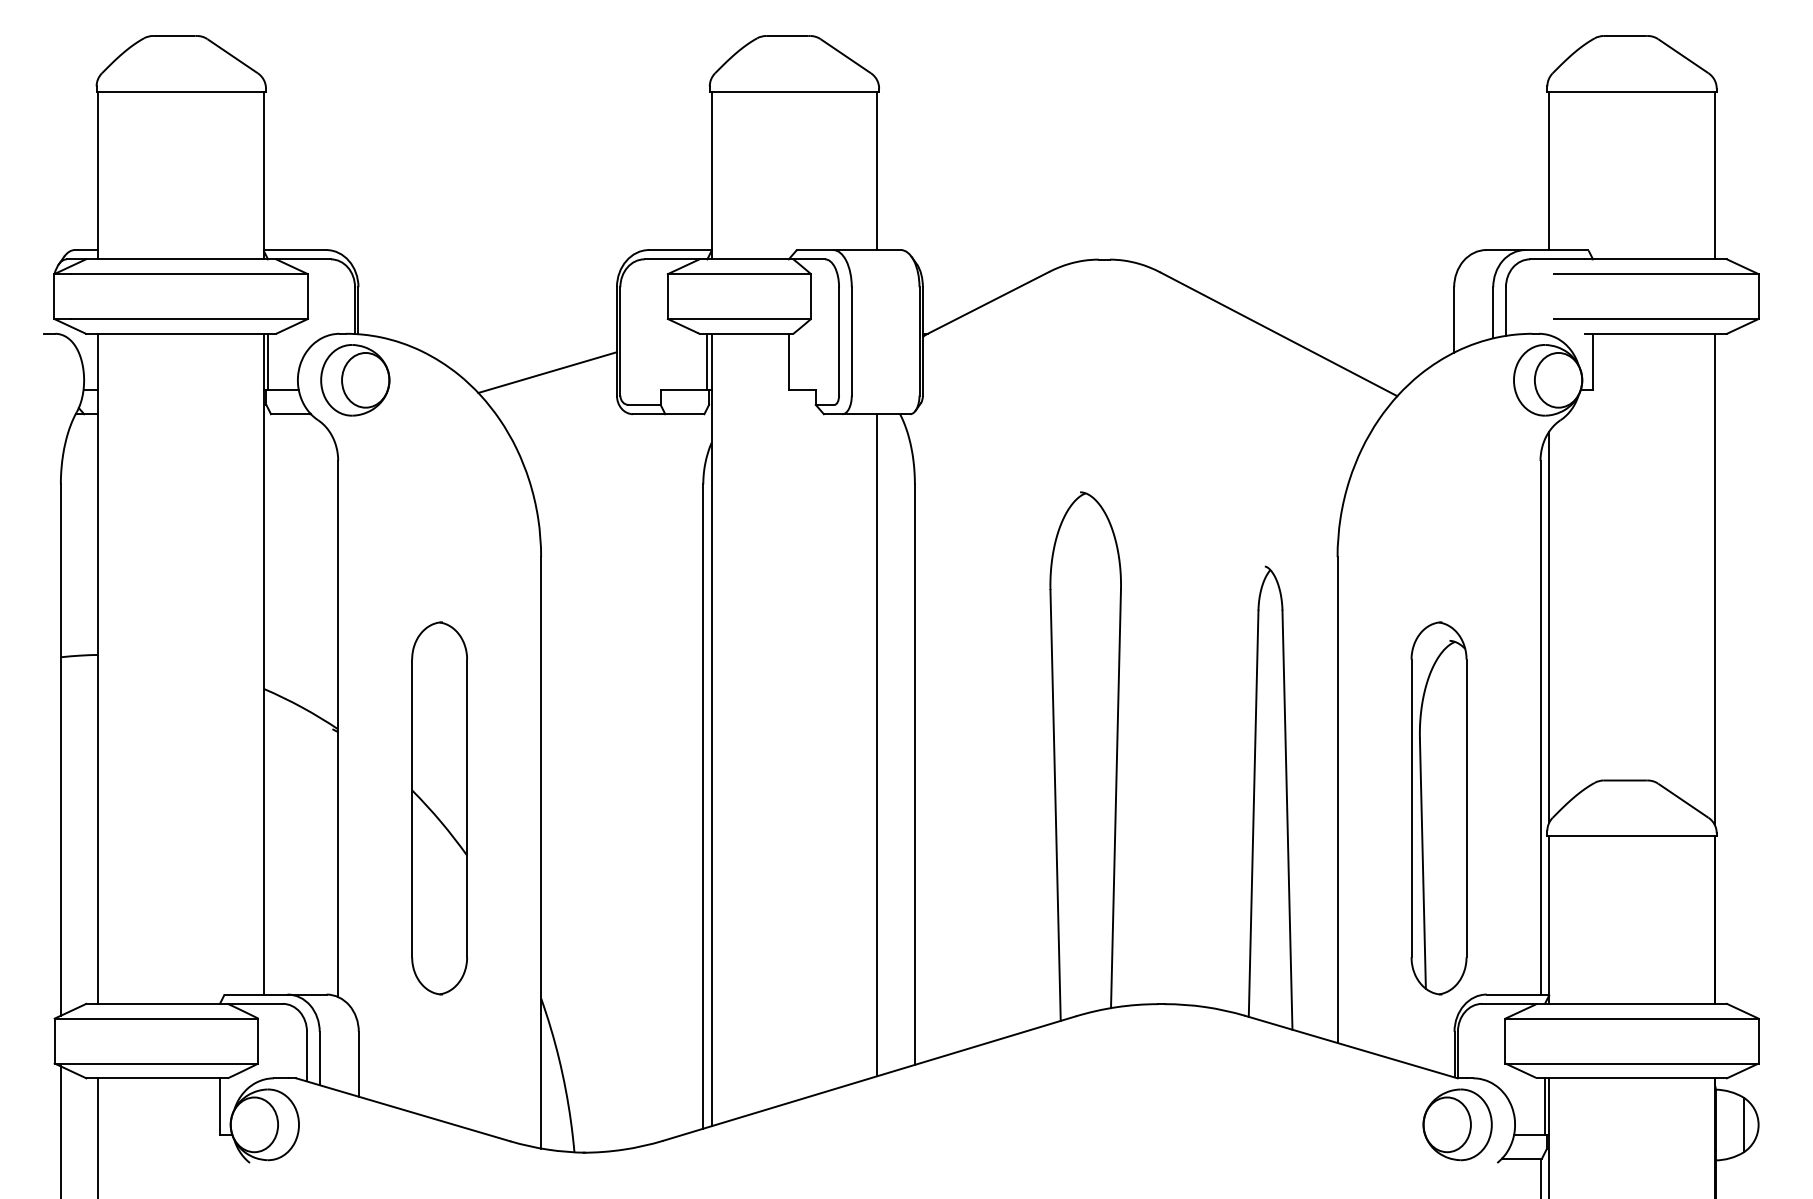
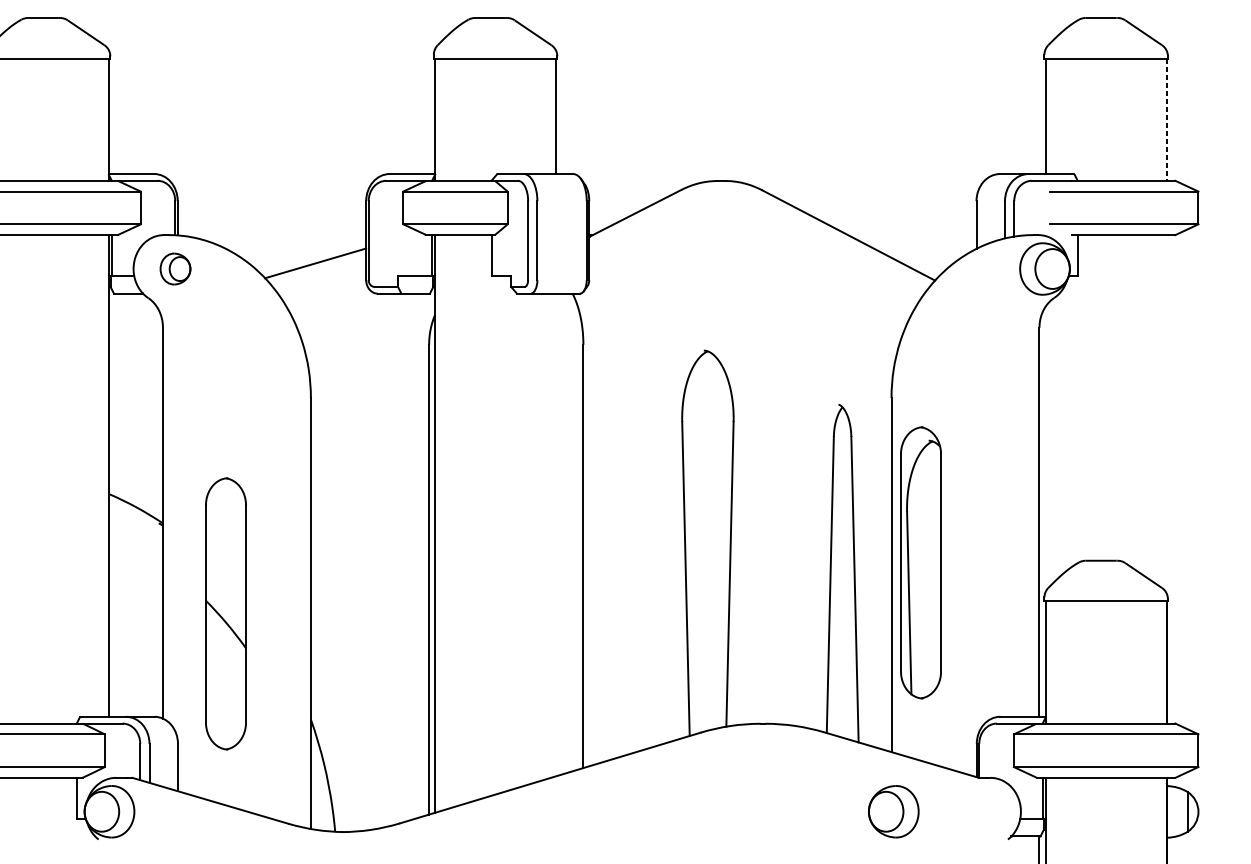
line: (1714, 175) -> (1166, 119), solid -> dashed
part: (355, 380) -> (175, 269), size x0.6
line: (1714, 579) -> (1166, 414), removed
line: (1549, 626) -> (1046, 448), removed
line: (877, 745) -> (556, 535), removed
part: (439, 808) -> (225, 613), moved
part: (1438, 808) -> (920, 562), moved
part: (1457, 1124) -> (893, 811), moved

